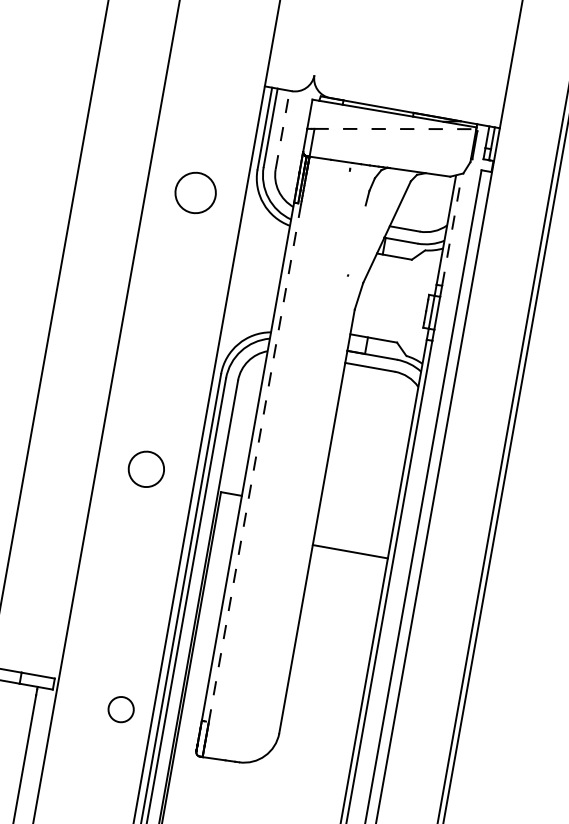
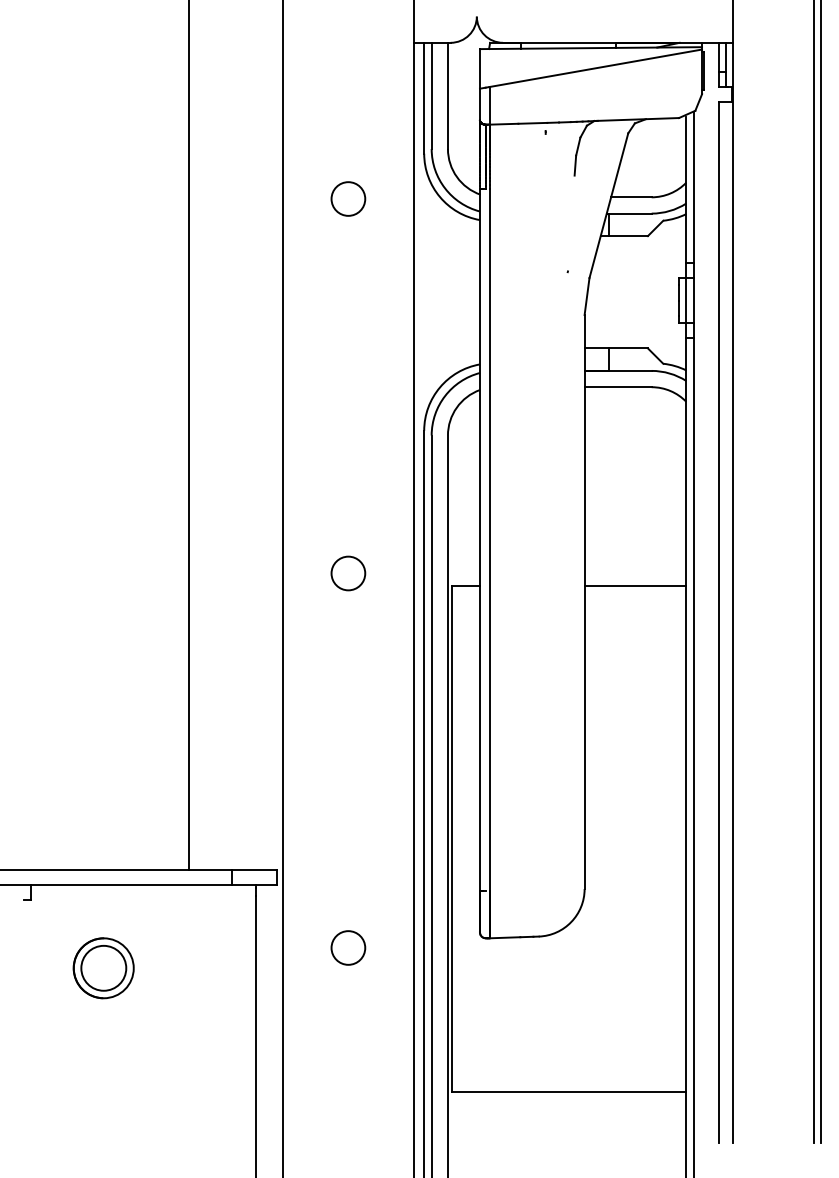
line: (282, 129) -> (447, 95), dashed -> solid
line: (395, 129) -> (595, 68), dashed -> solid
circle: (195, 192) -> (348, 198), size x0.62
line: (451, 229) -> (693, 187), dashed -> solid
line: (254, 463) -> (489, 540), dashed -> solid
circle: (146, 469) -> (348, 573), size x0.71
line: (350, 552) -> (635, 586), moved
circle: (121, 709) -> (348, 947), moved

